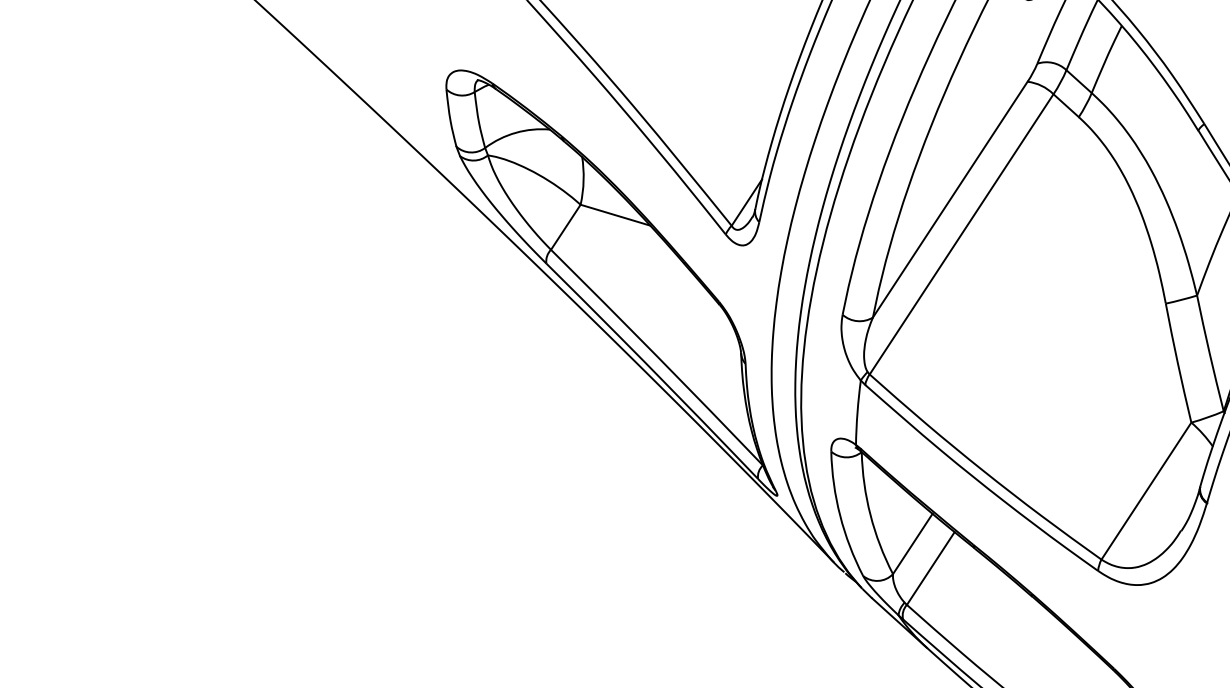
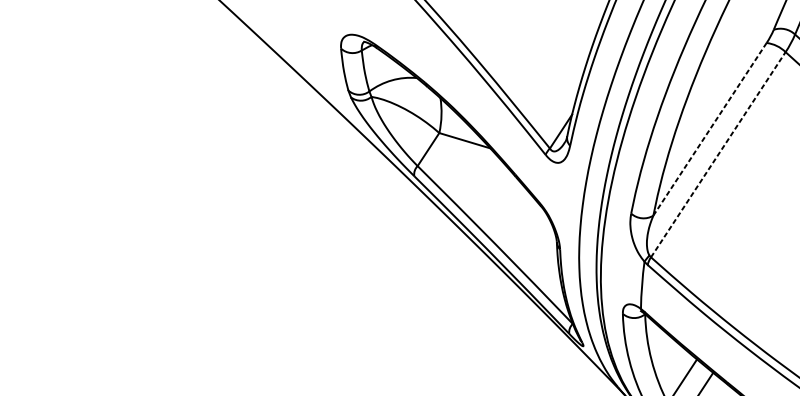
line: (950, 199) -> (710, 129), solid -> dashed
line: (961, 234) -> (718, 154), solid -> dashed

